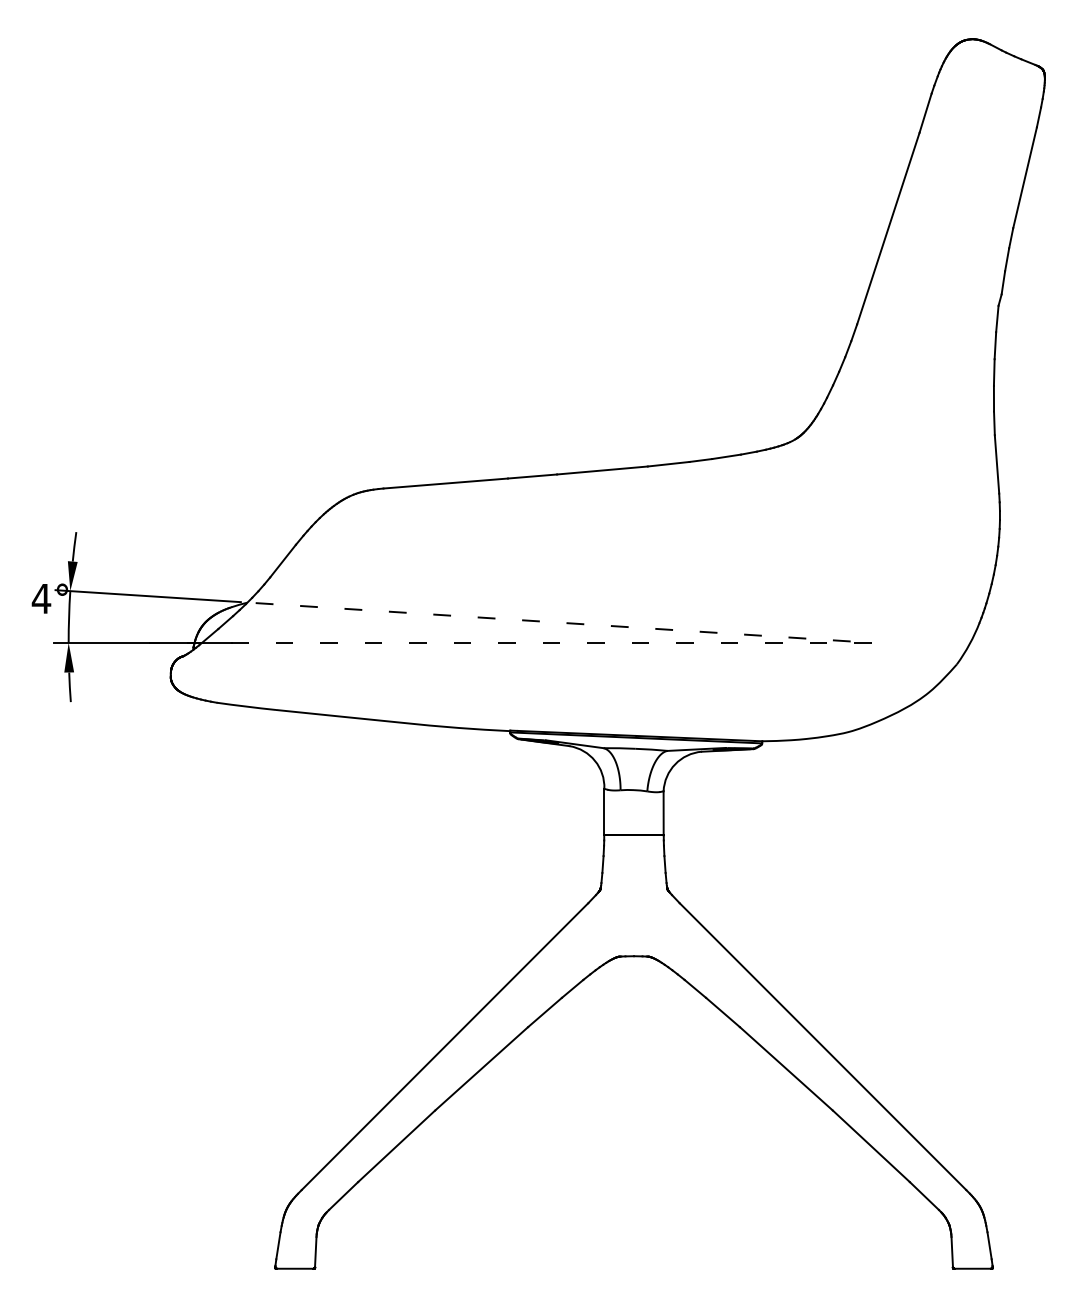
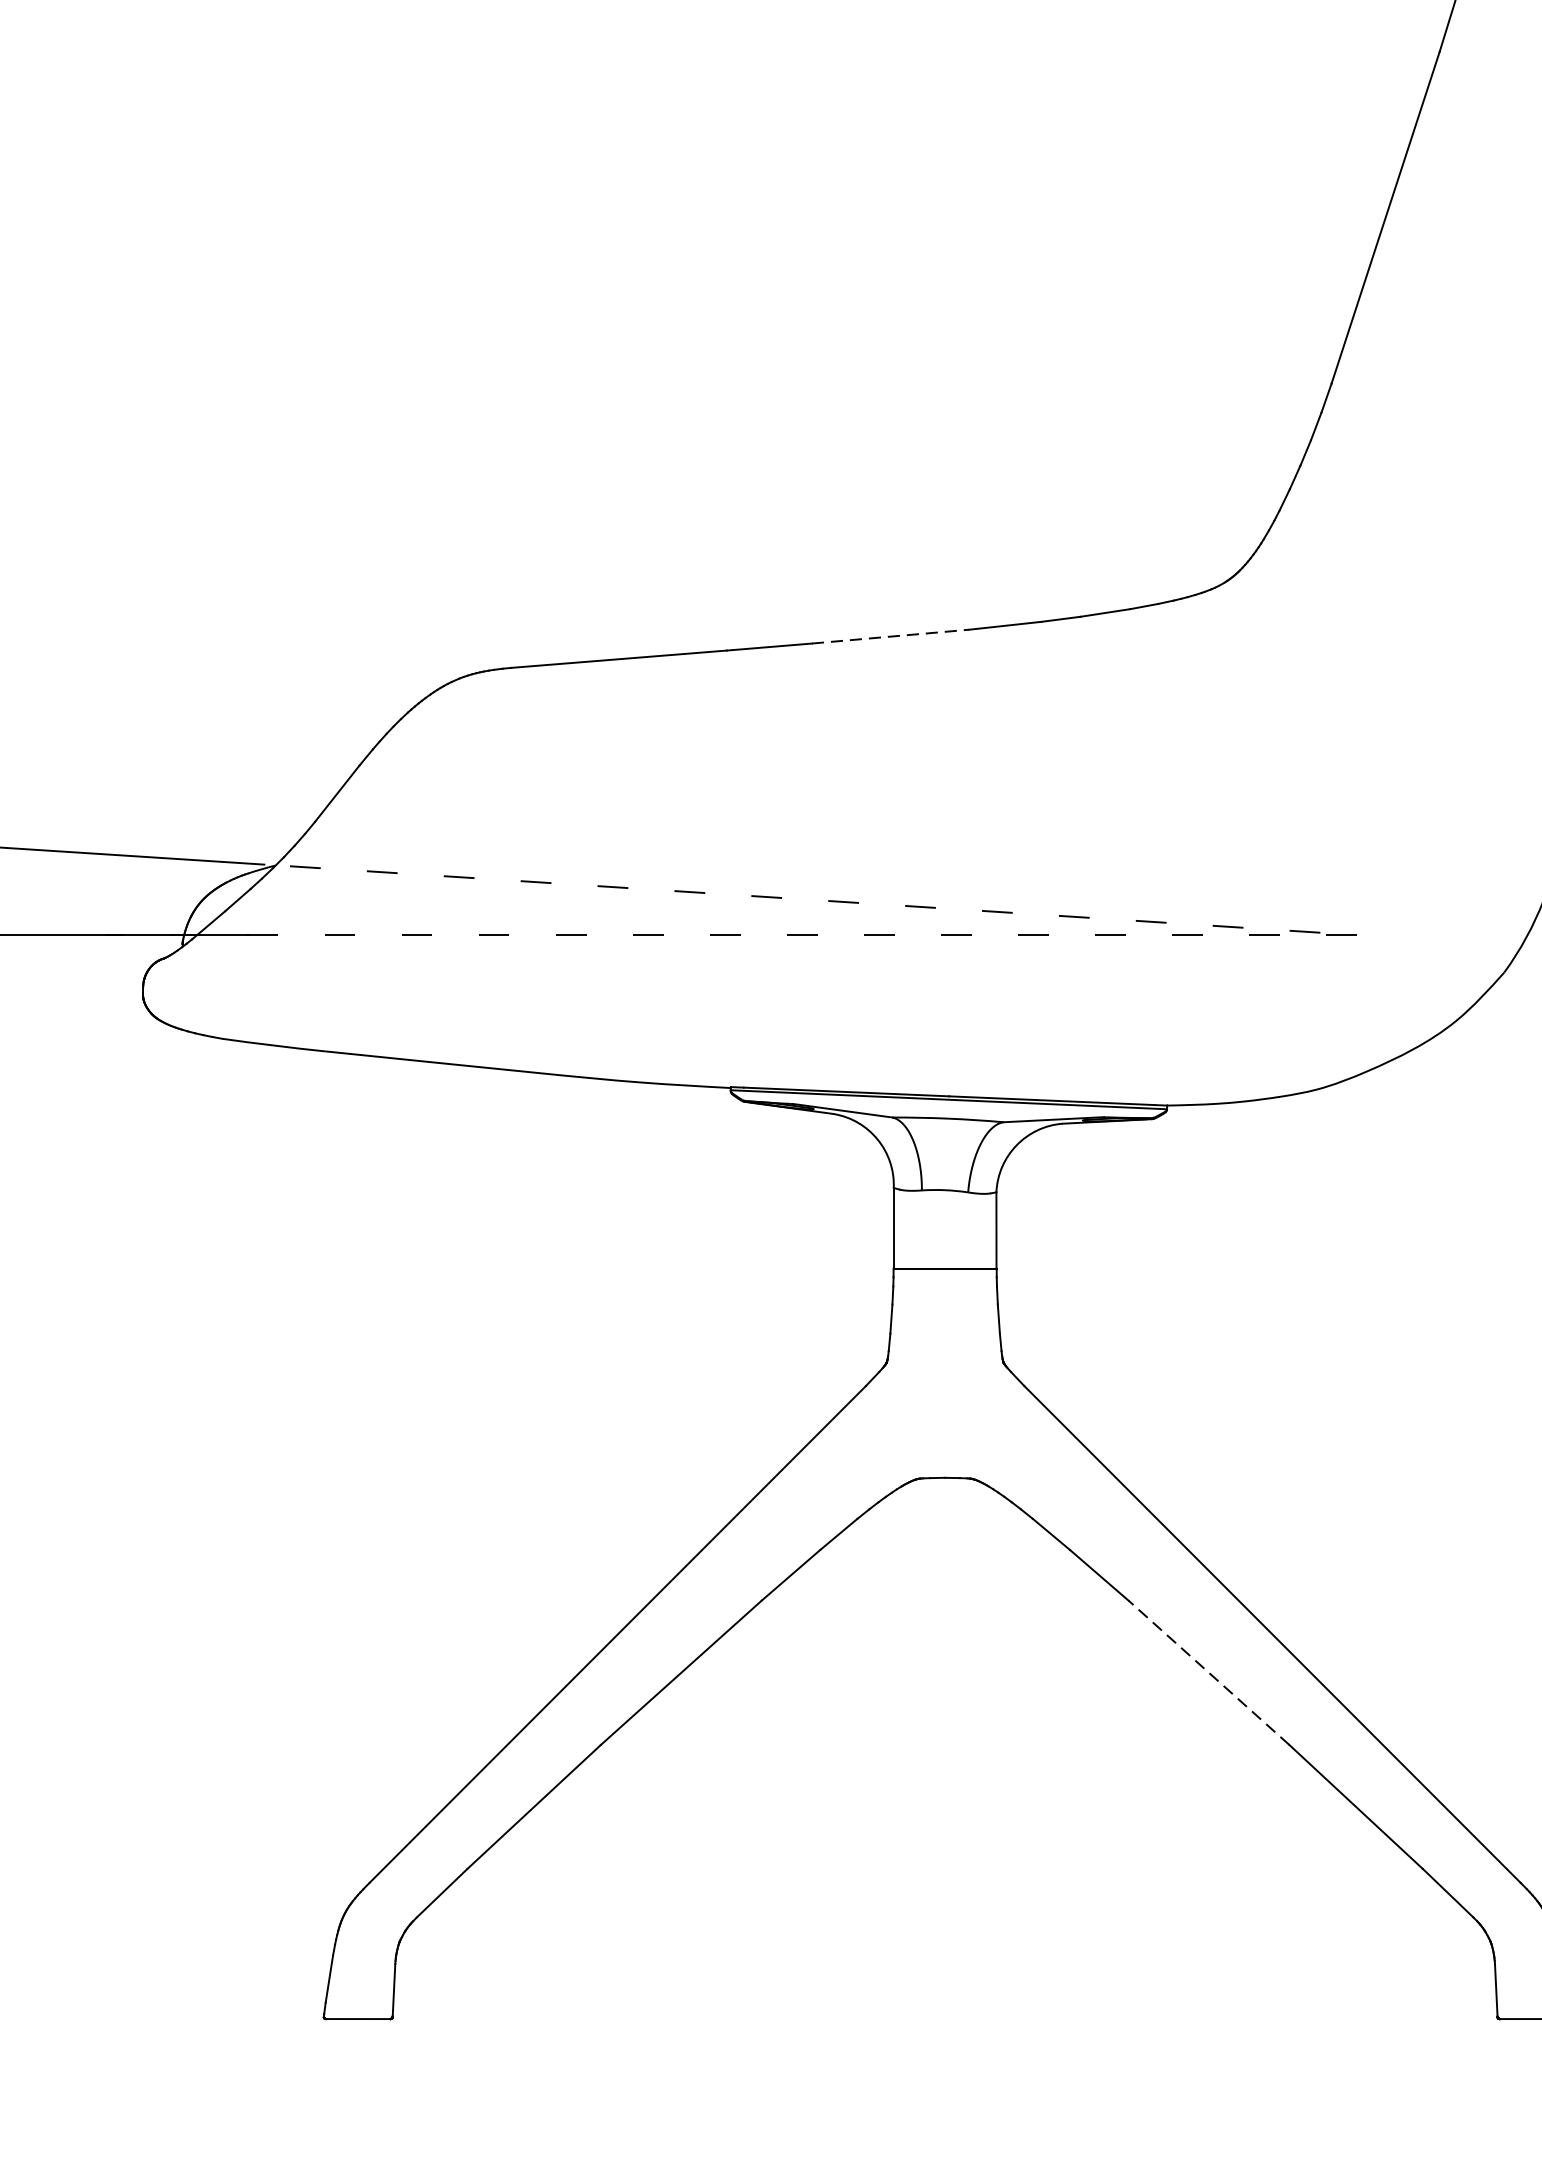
line: (602, 470) -> (890, 636), solid -> dashed
line: (785, 1068) -> (1207, 1672), solid -> dashed

